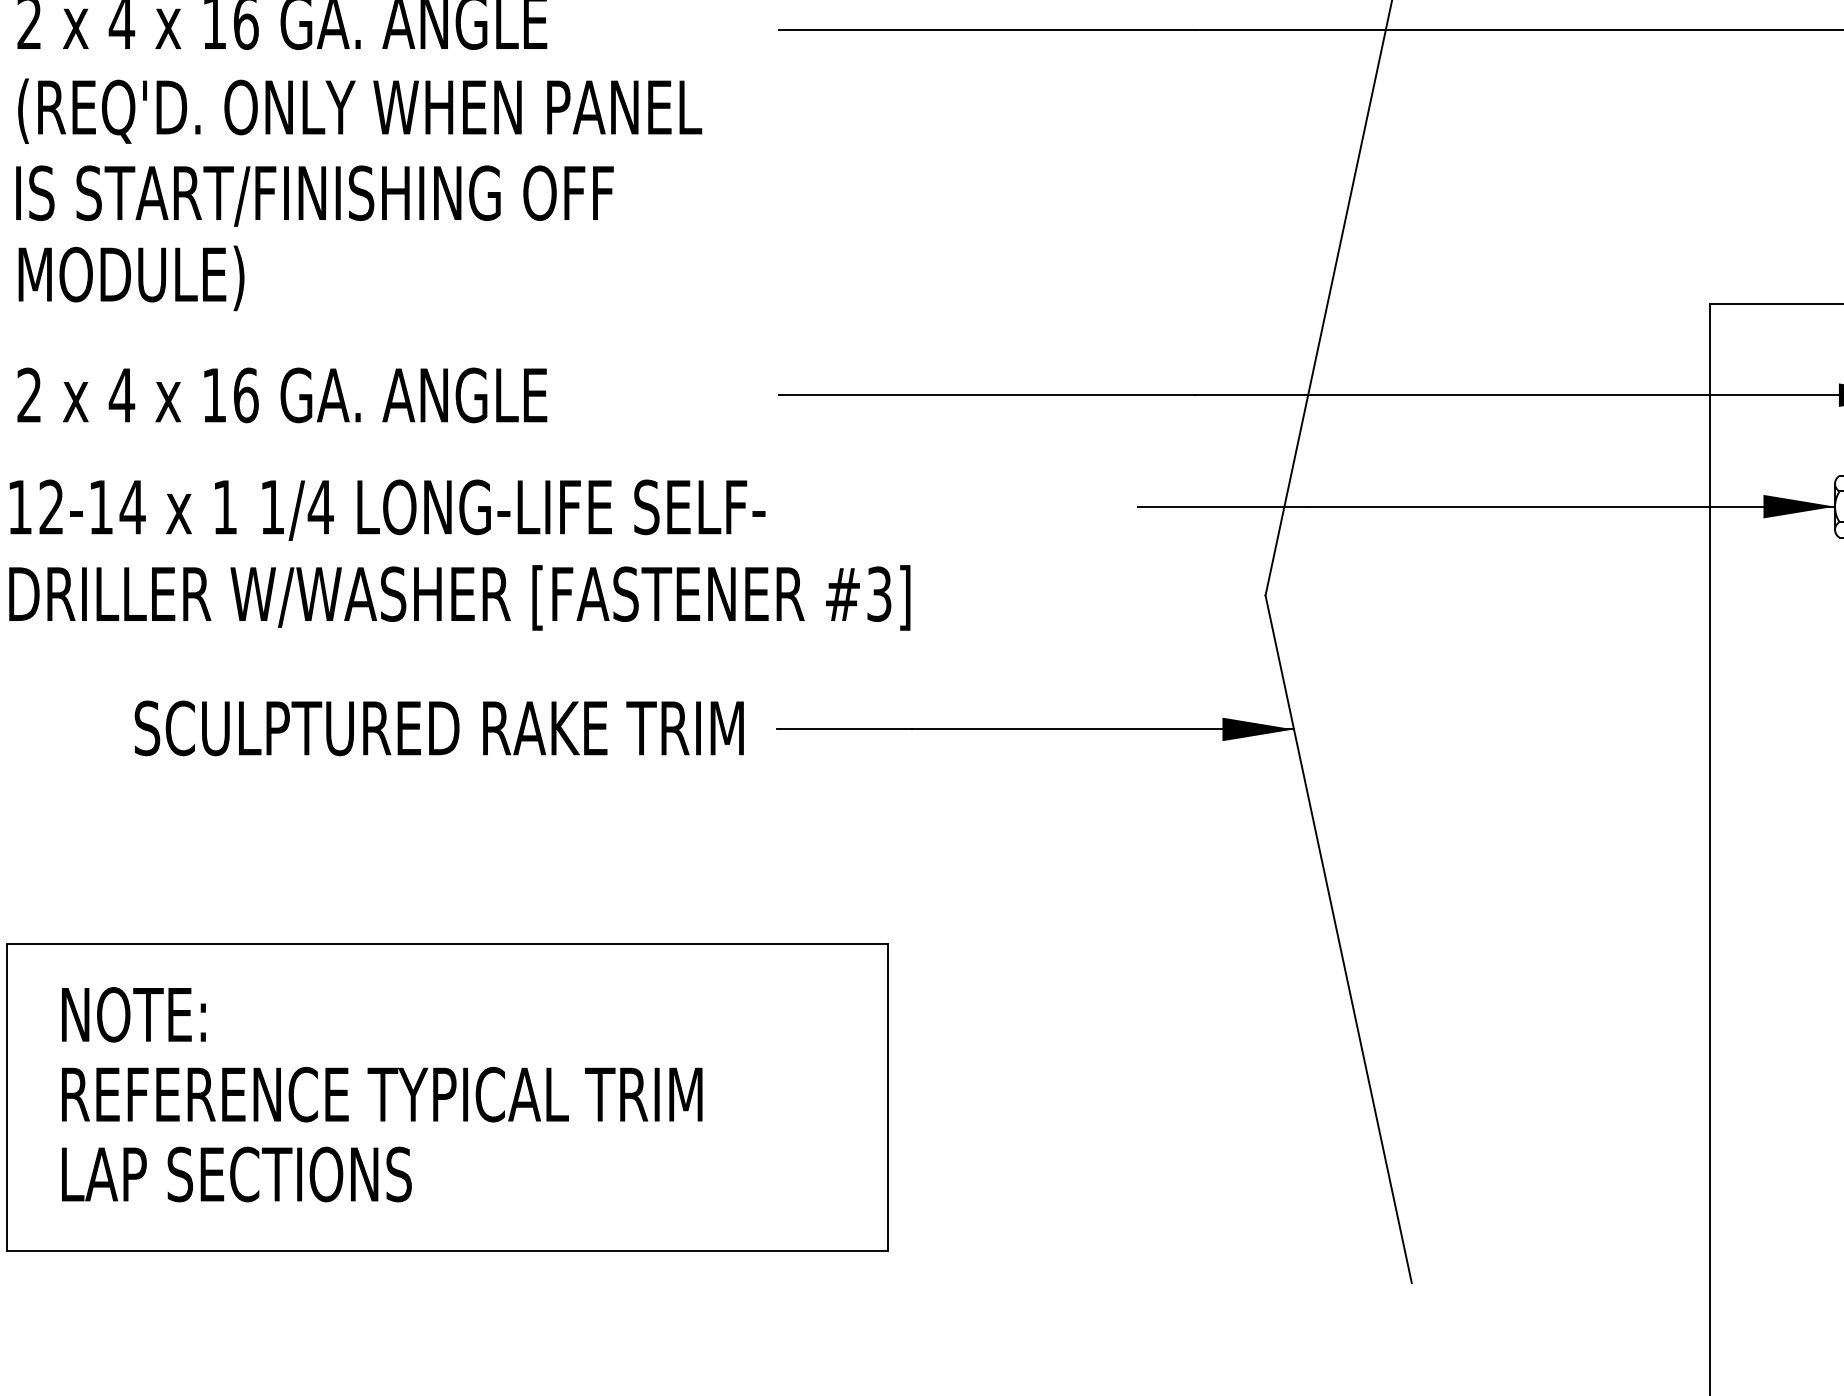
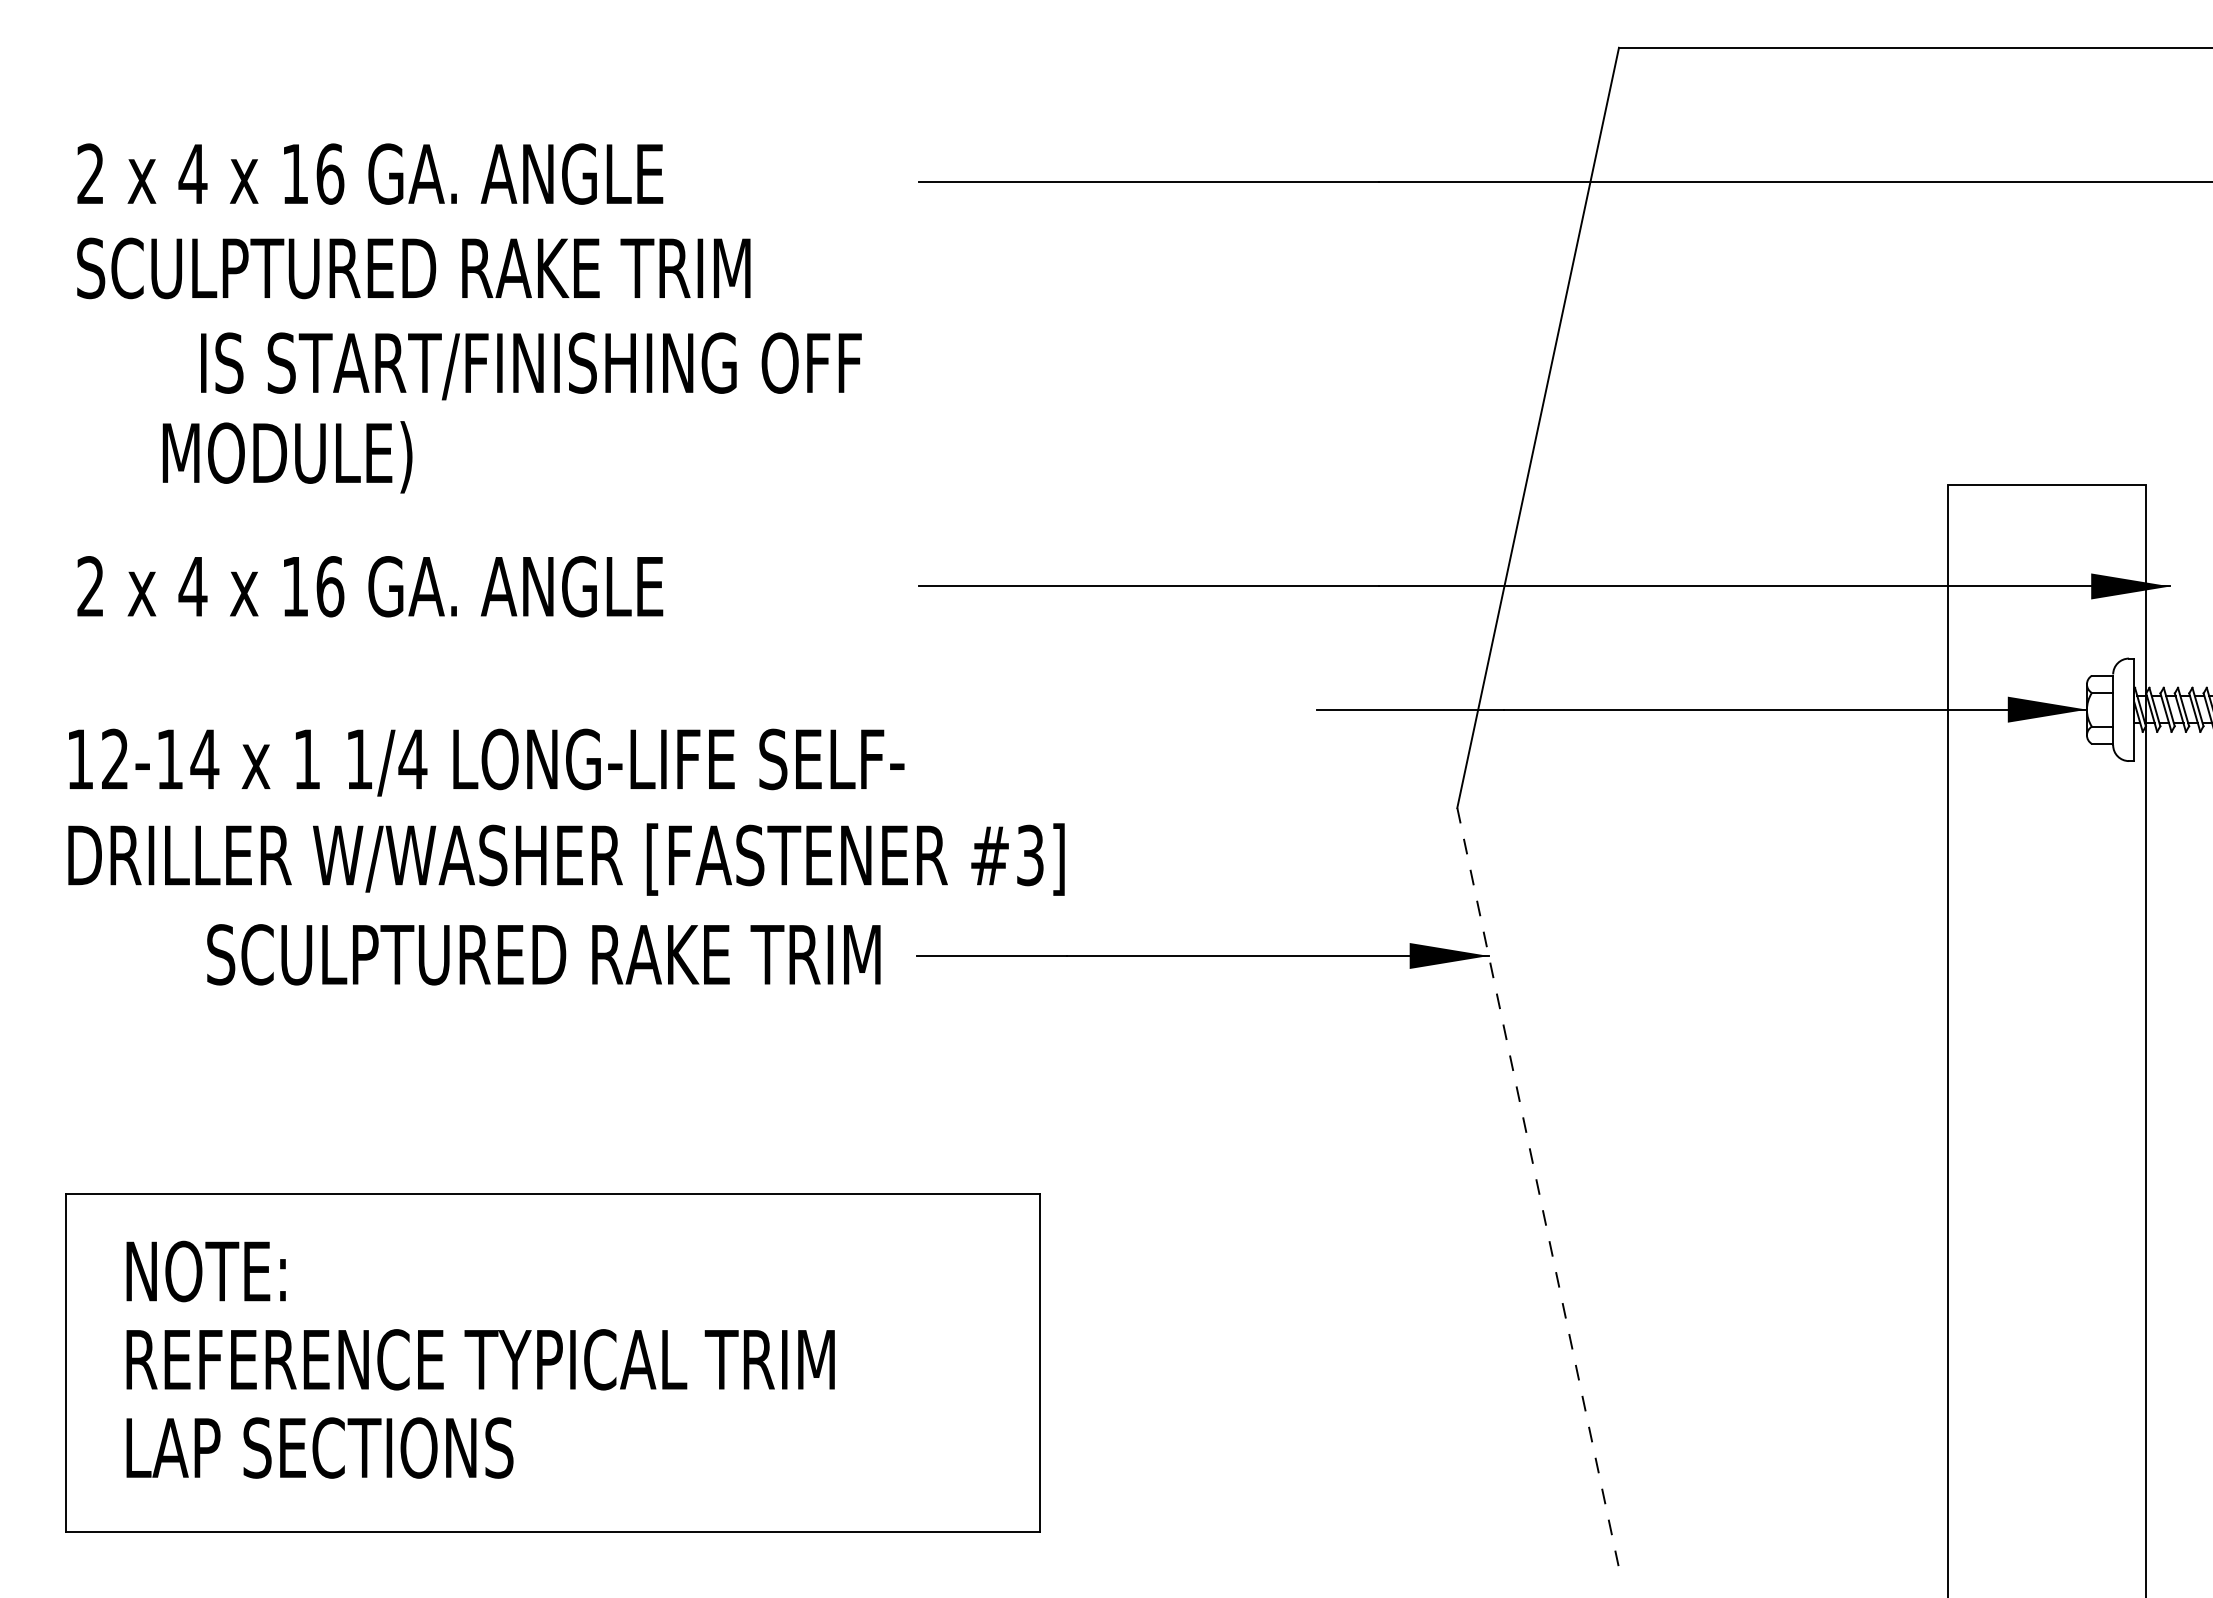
text: (359, 111) -> (455, 272), (REQ'D. ONLY WHEN PANEL -> SCULPTURED RAKE TRIM
text: (315, 196) -> (531, 366), moved
text: (131, 278) -> (287, 457), moved
text: (459, 554) -> (566, 811), moved
line: (1338, 938) -> (1538, 1187), solid -> dashed

